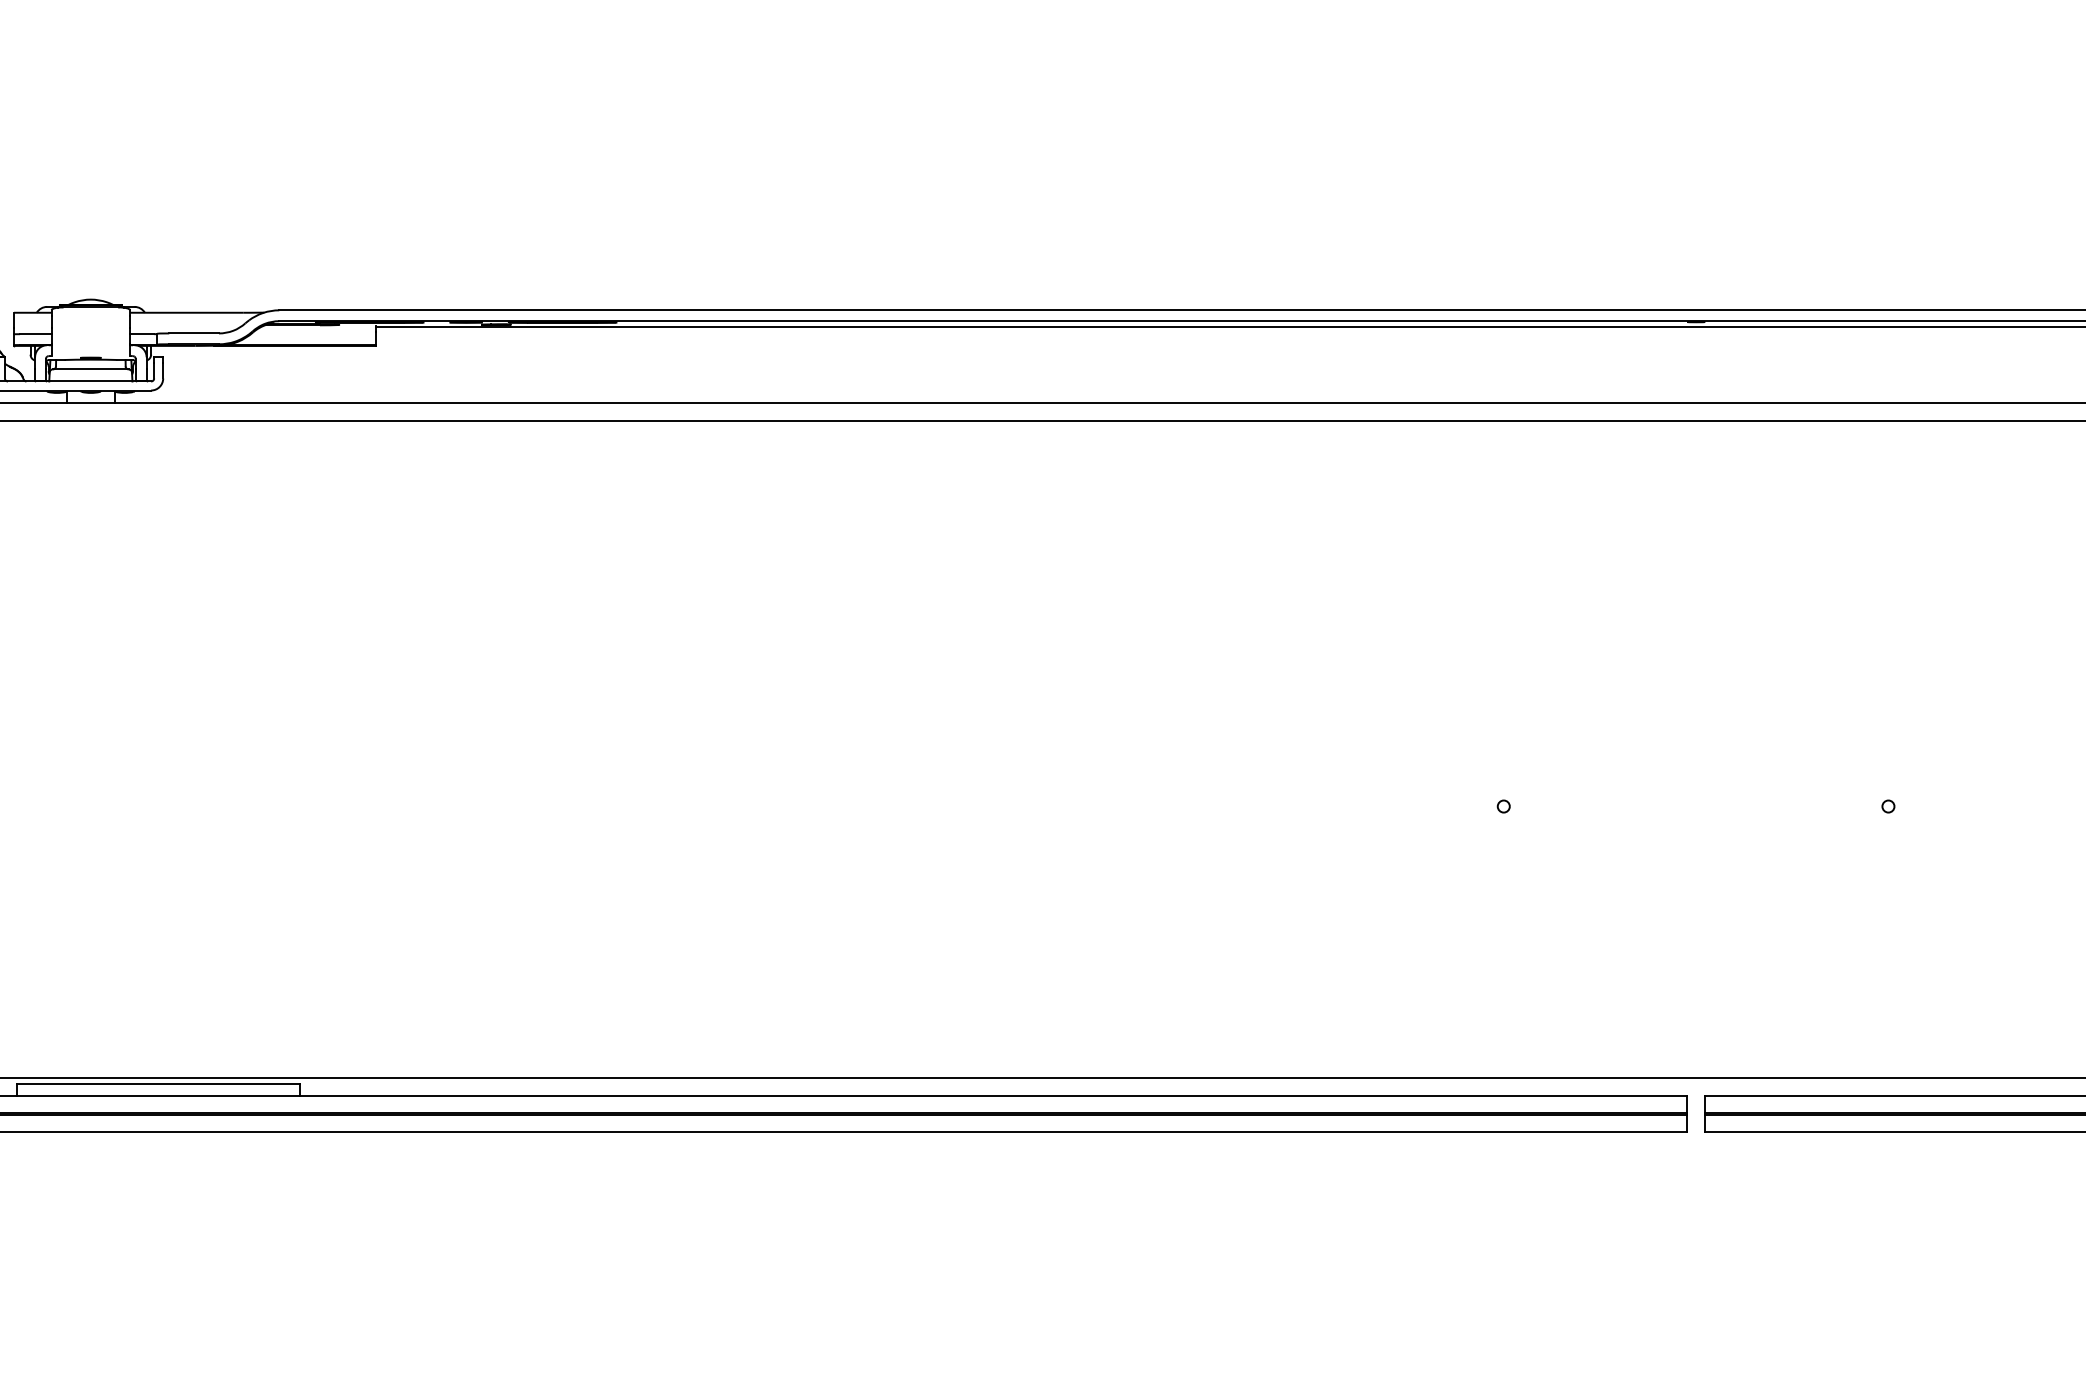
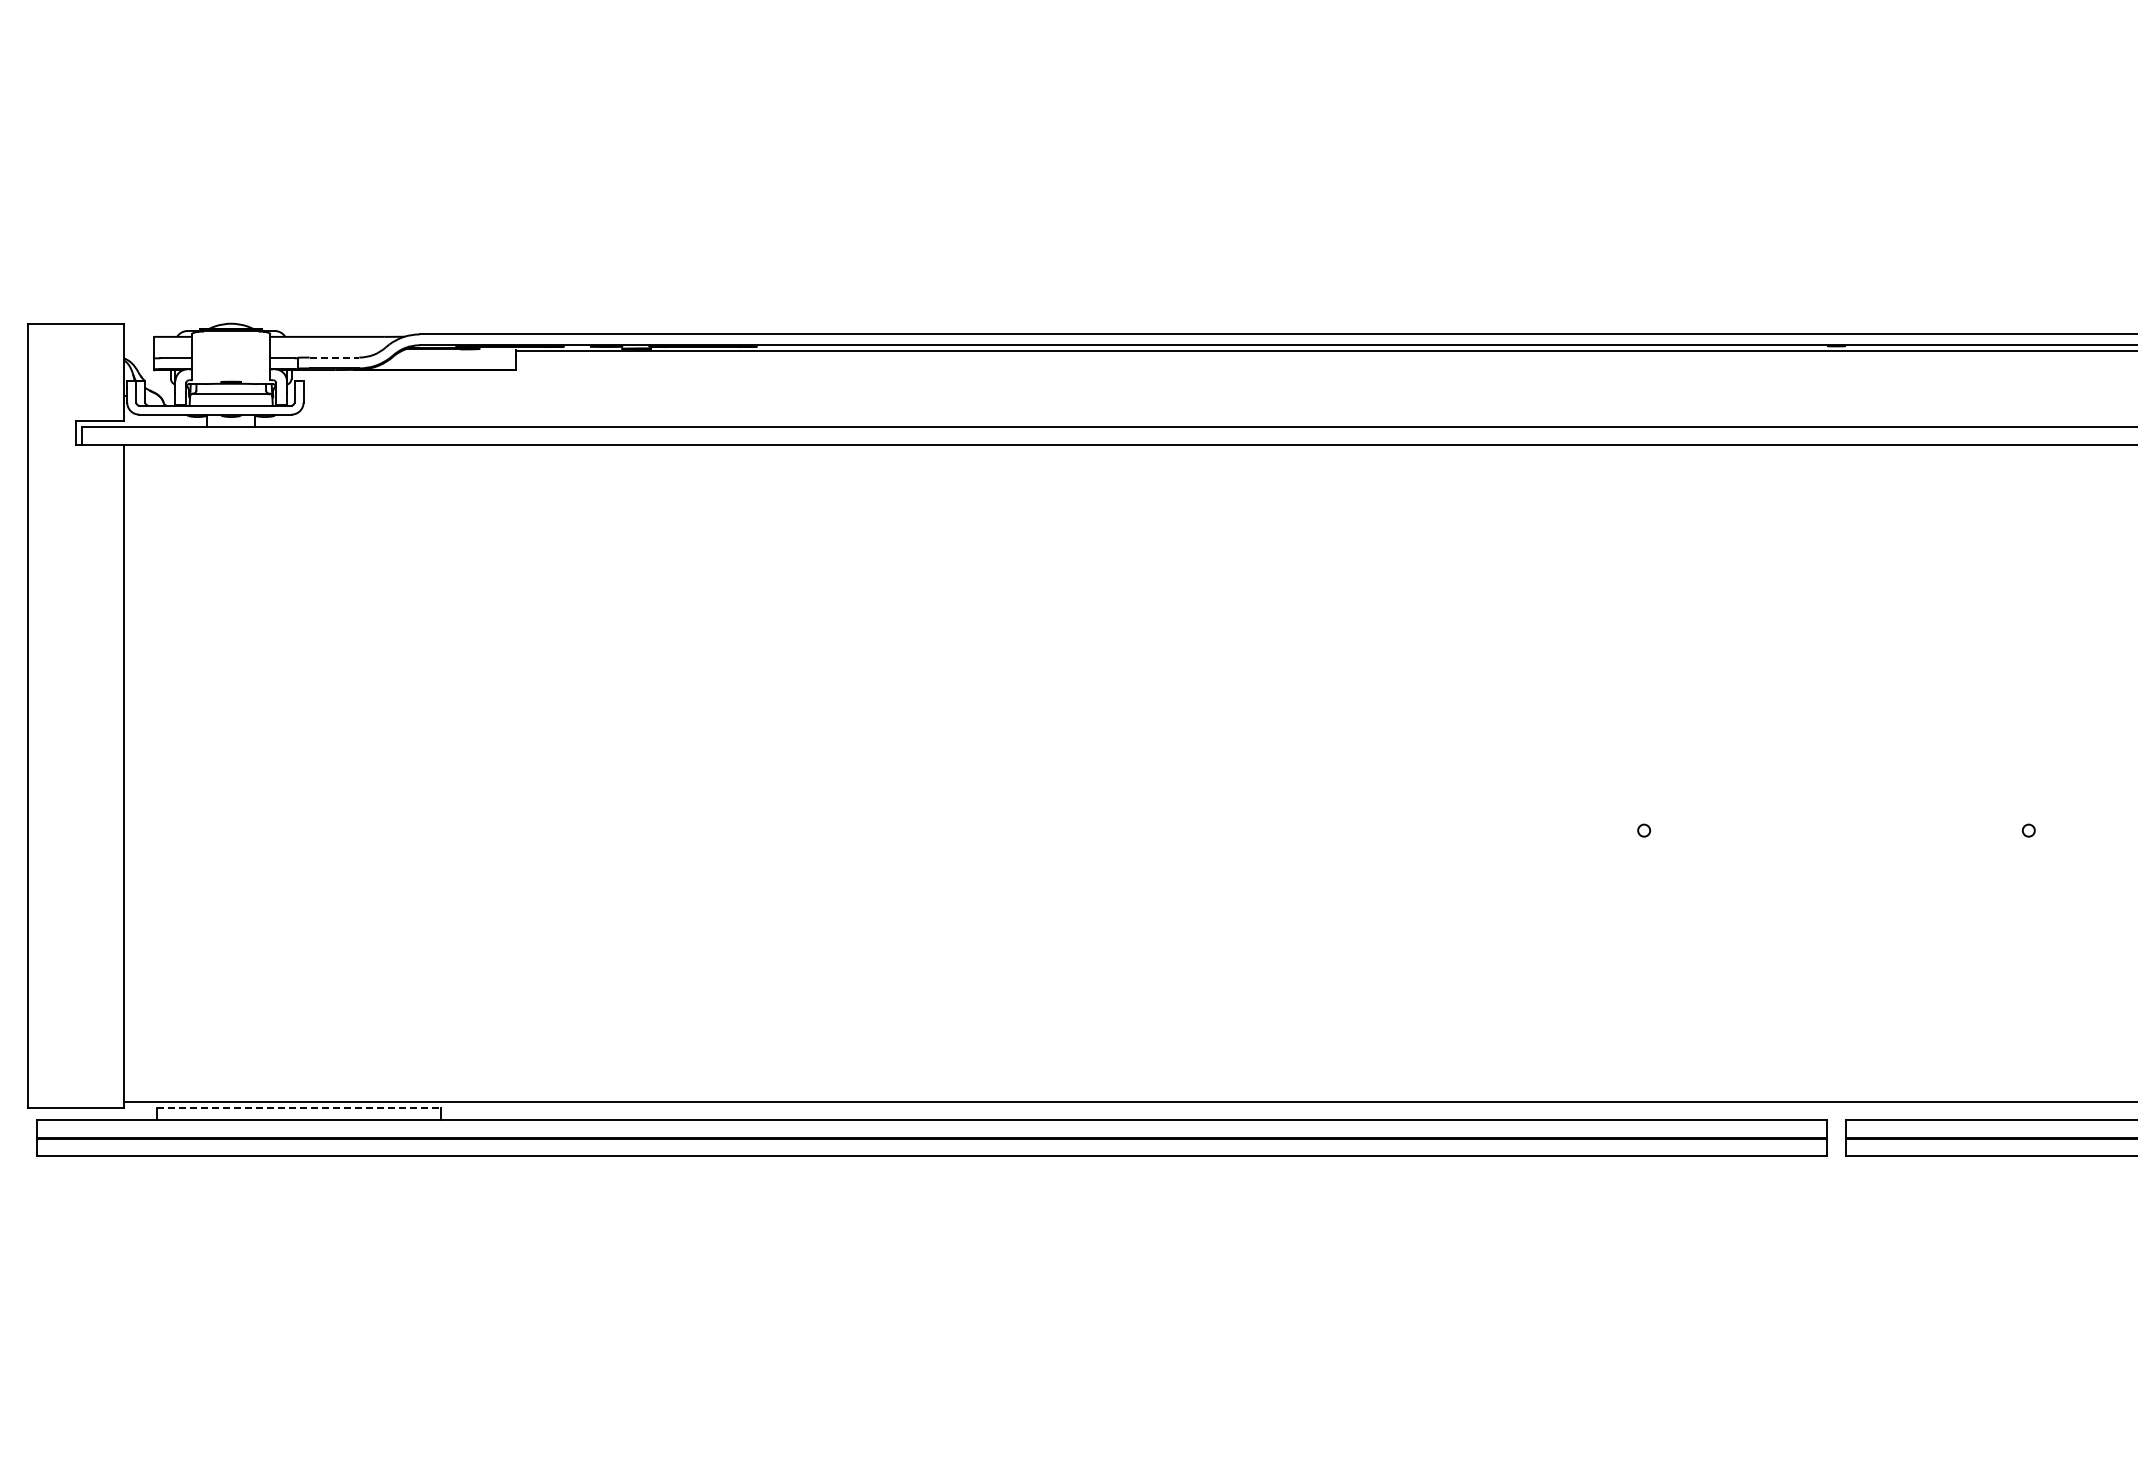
line: (194, 333) -> (334, 357), solid -> dashed
line: (159, 1084) -> (299, 1108), solid -> dashed

